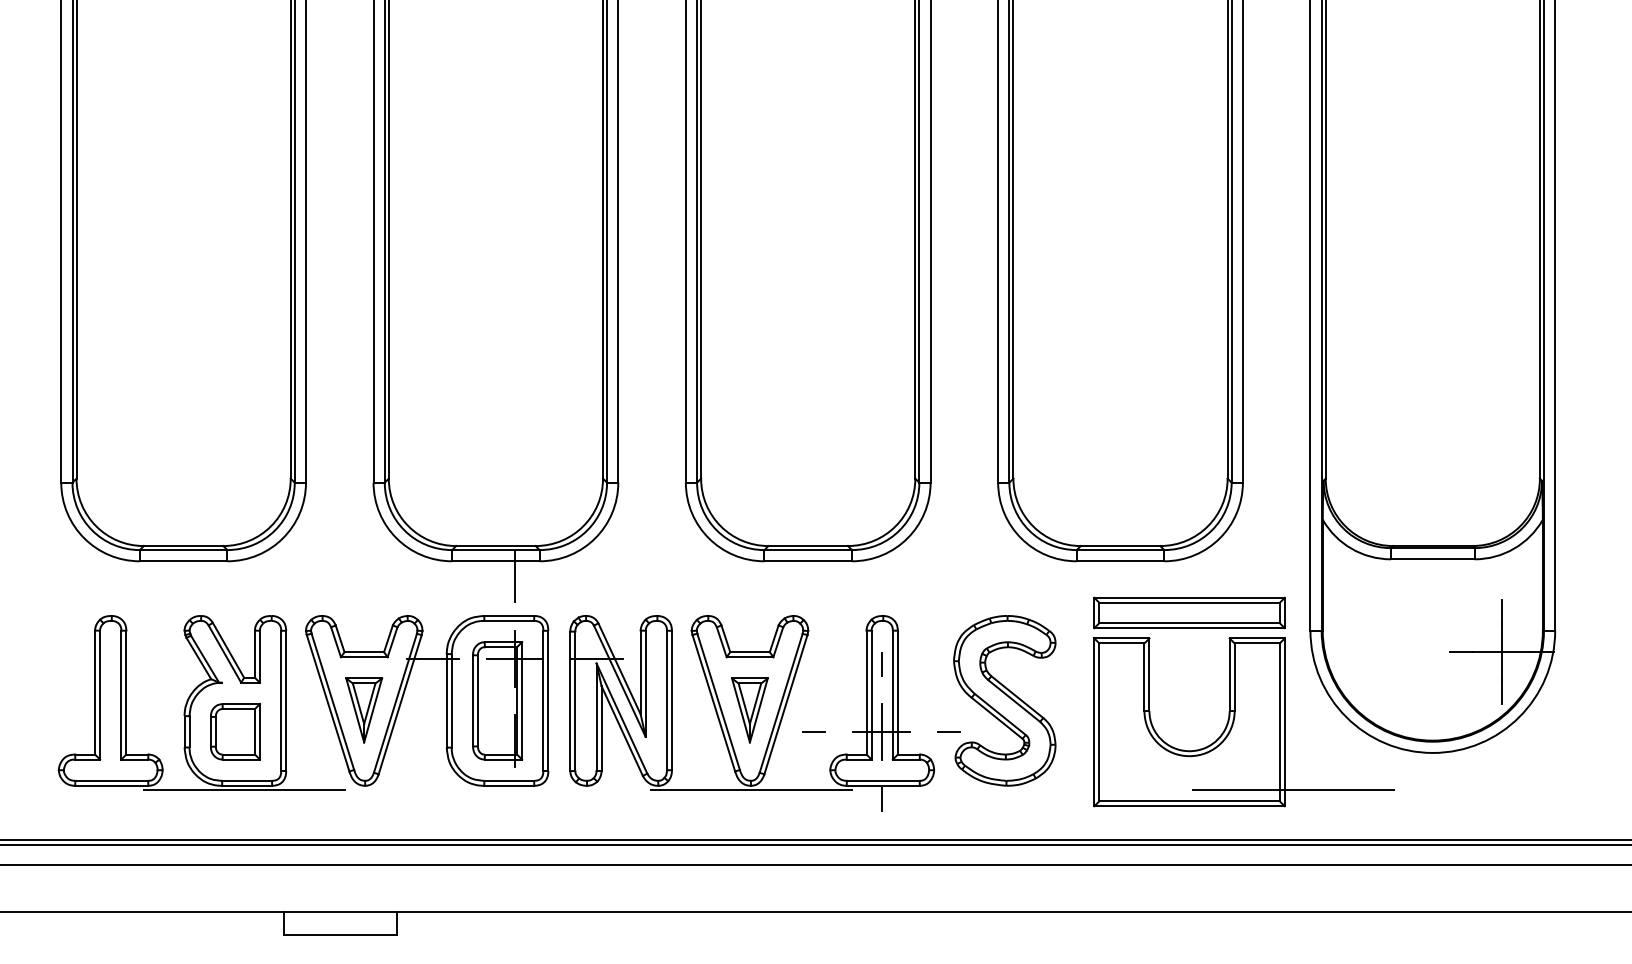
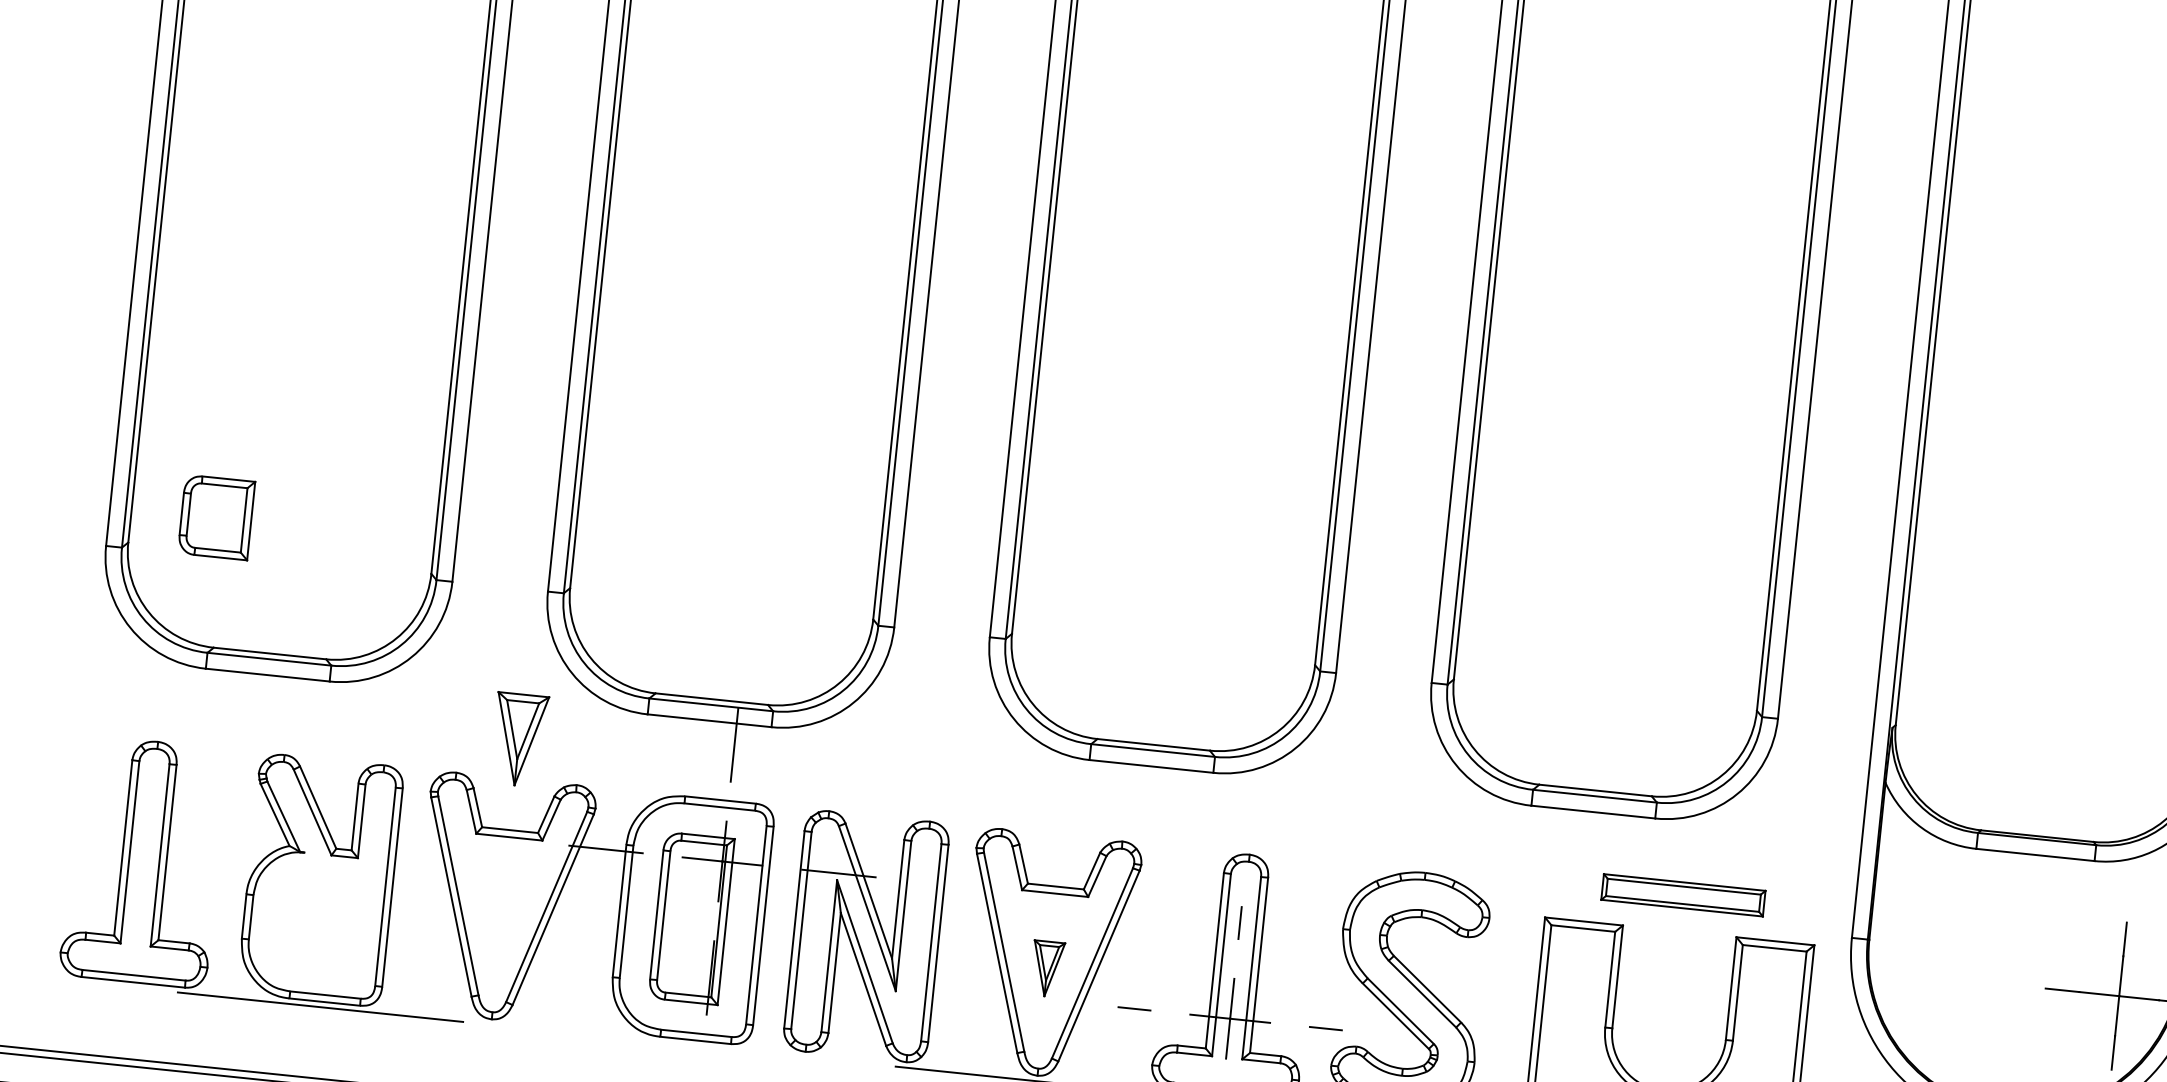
part: (1189, 612) -> (1683, 894), size x0.6
part: (364, 710) -> (519, 740), moved
part: (749, 710) -> (1046, 968), size x0.6
part: (235, 731) -> (216, 517), moved

